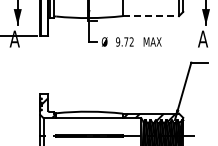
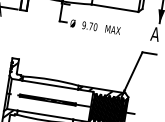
line: (151, 16) -> (115, 8), dashed -> solid
text: (131, 41) -> (95, 26), 9.72 -> 9.70

